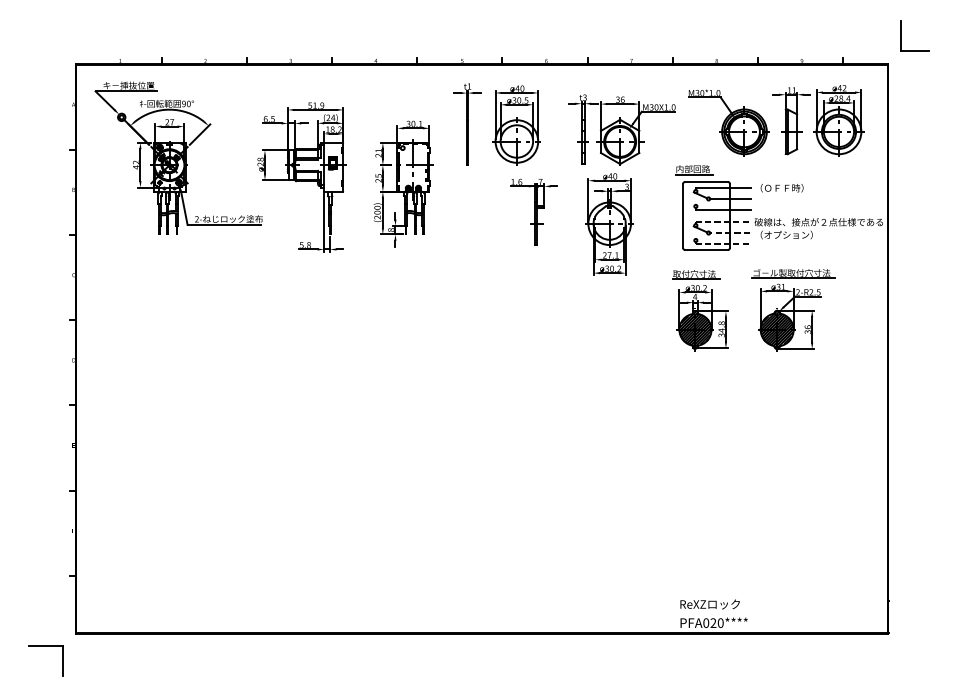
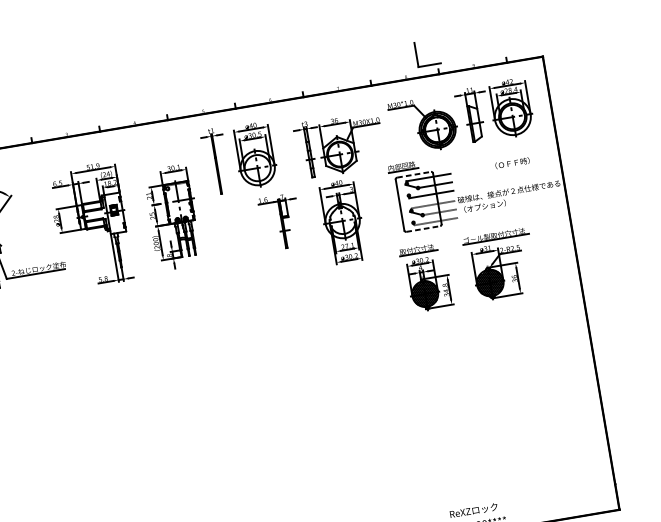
part: (901, 35) -> (416, 54), moved
line: (707, 181) -> (414, 174), solid -> dashed
text: (781, 188) -> (512, 163), moved
line: (707, 250) -> (424, 229), solid -> dashed

